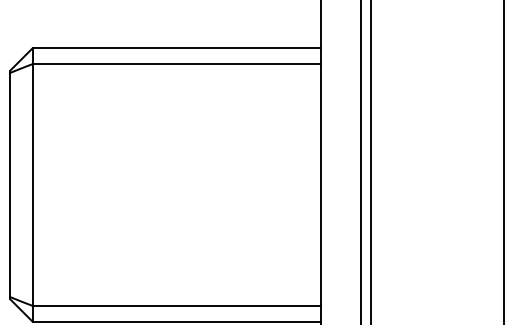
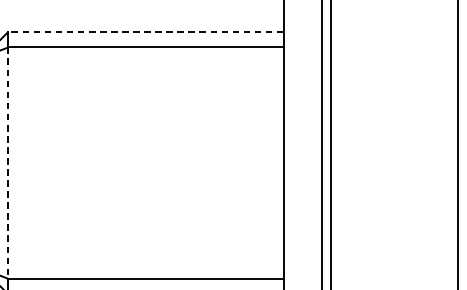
line: (176, 47) -> (145, 31), solid -> dashed
line: (33, 185) -> (8, 163), solid -> dashed

